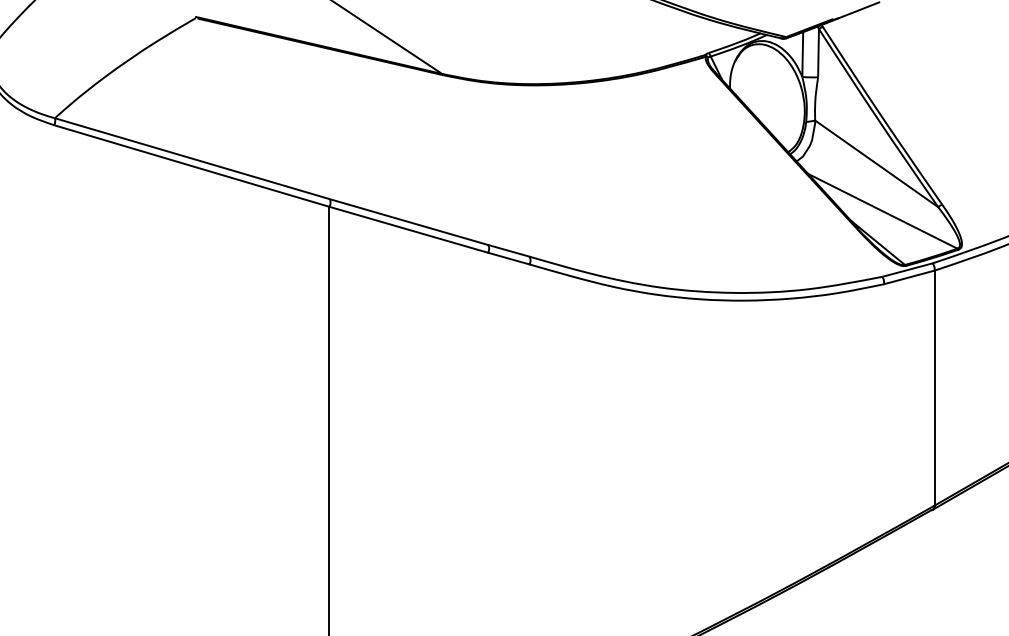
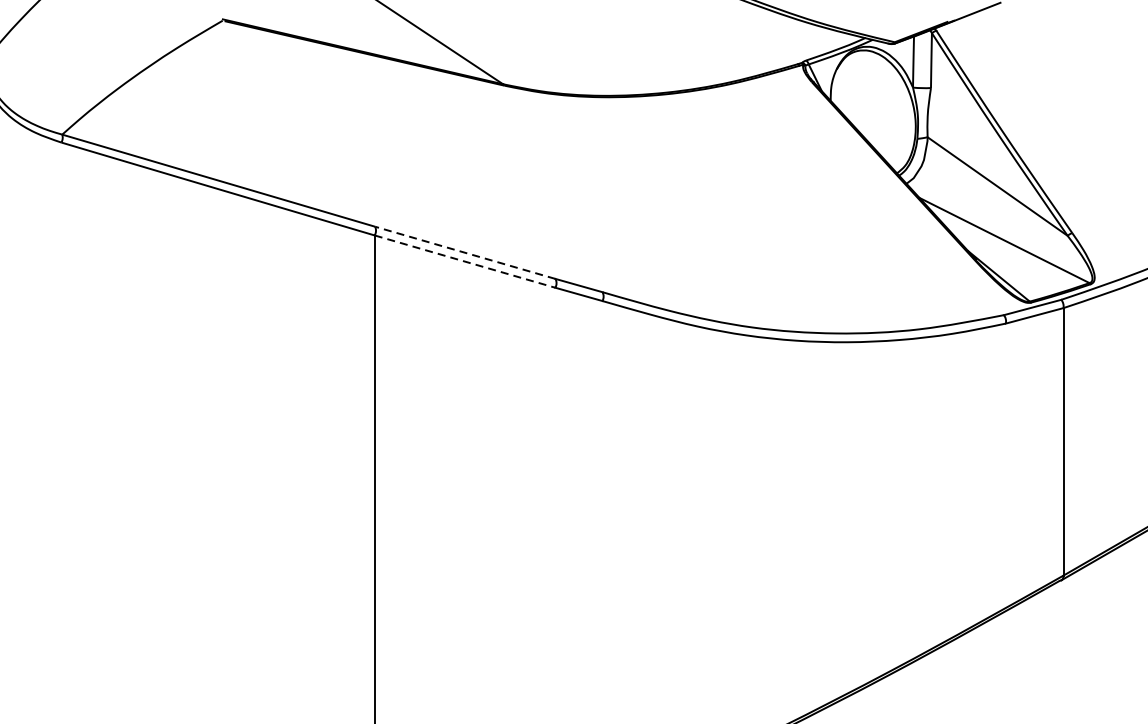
line: (408, 221) -> (464, 252), solid -> dashed
line: (408, 229) -> (464, 261), solid -> dashed

